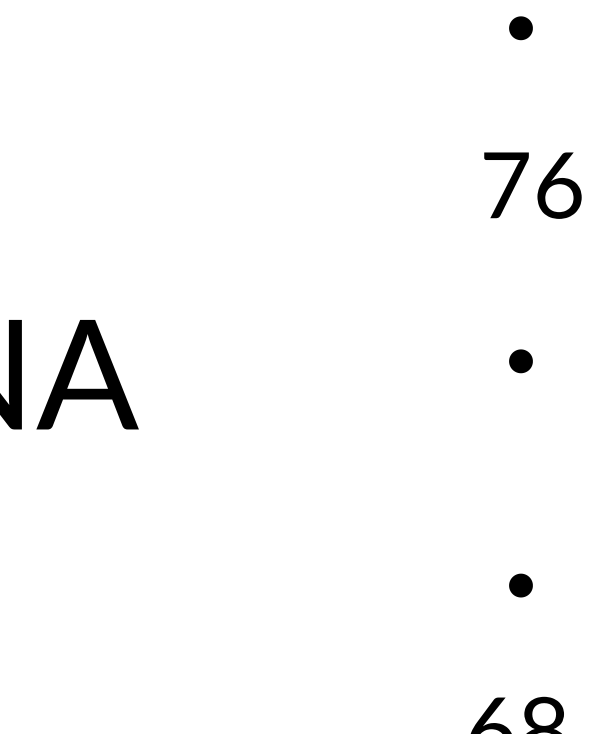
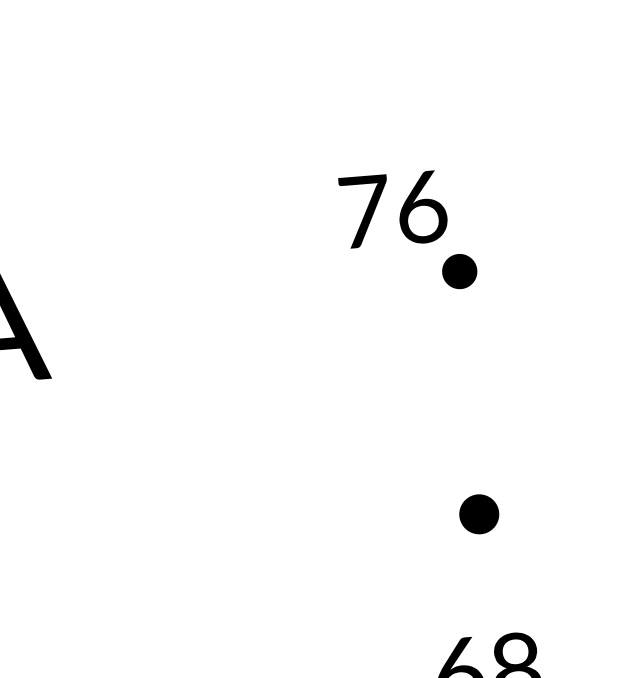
text: (532, 185) -> (393, 209), moved
part: (520, 361) -> (459, 271), size x1.4
part: (520, 585) -> (478, 514), size x1.6

